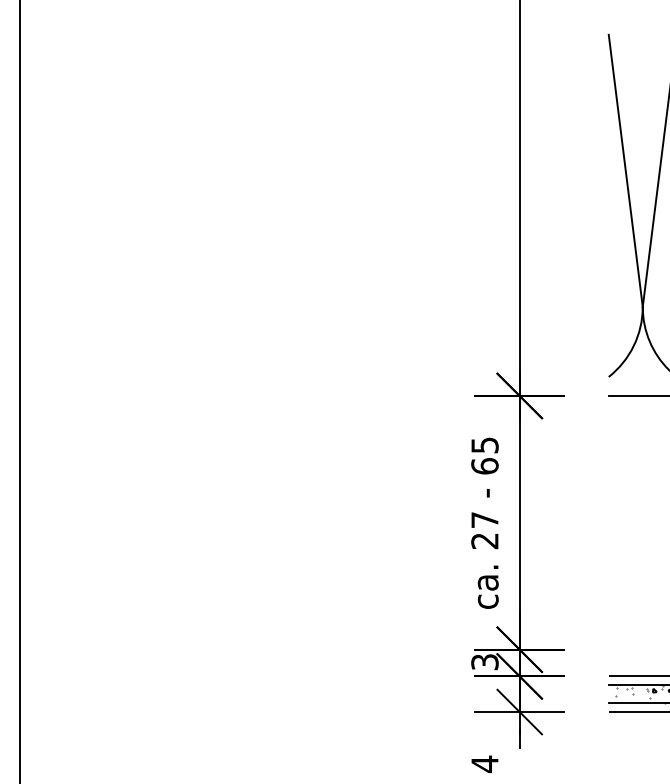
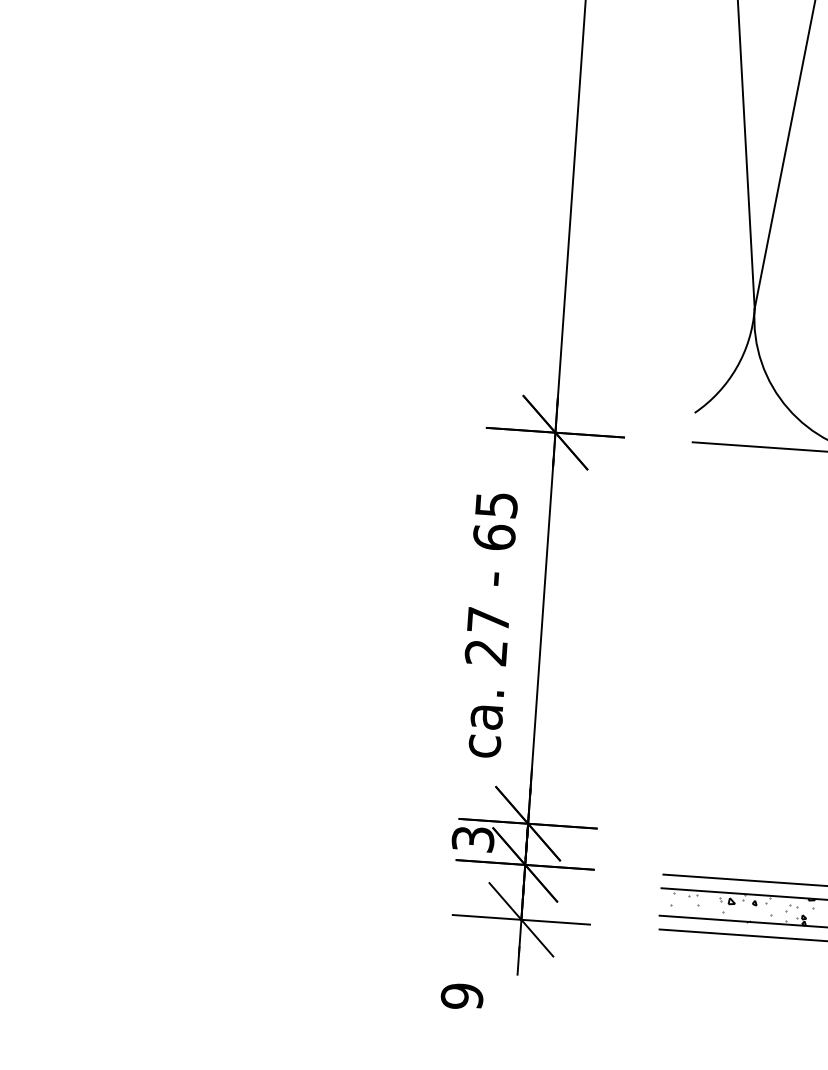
text: (484, 764) -> (461, 996), 4 -> 9

